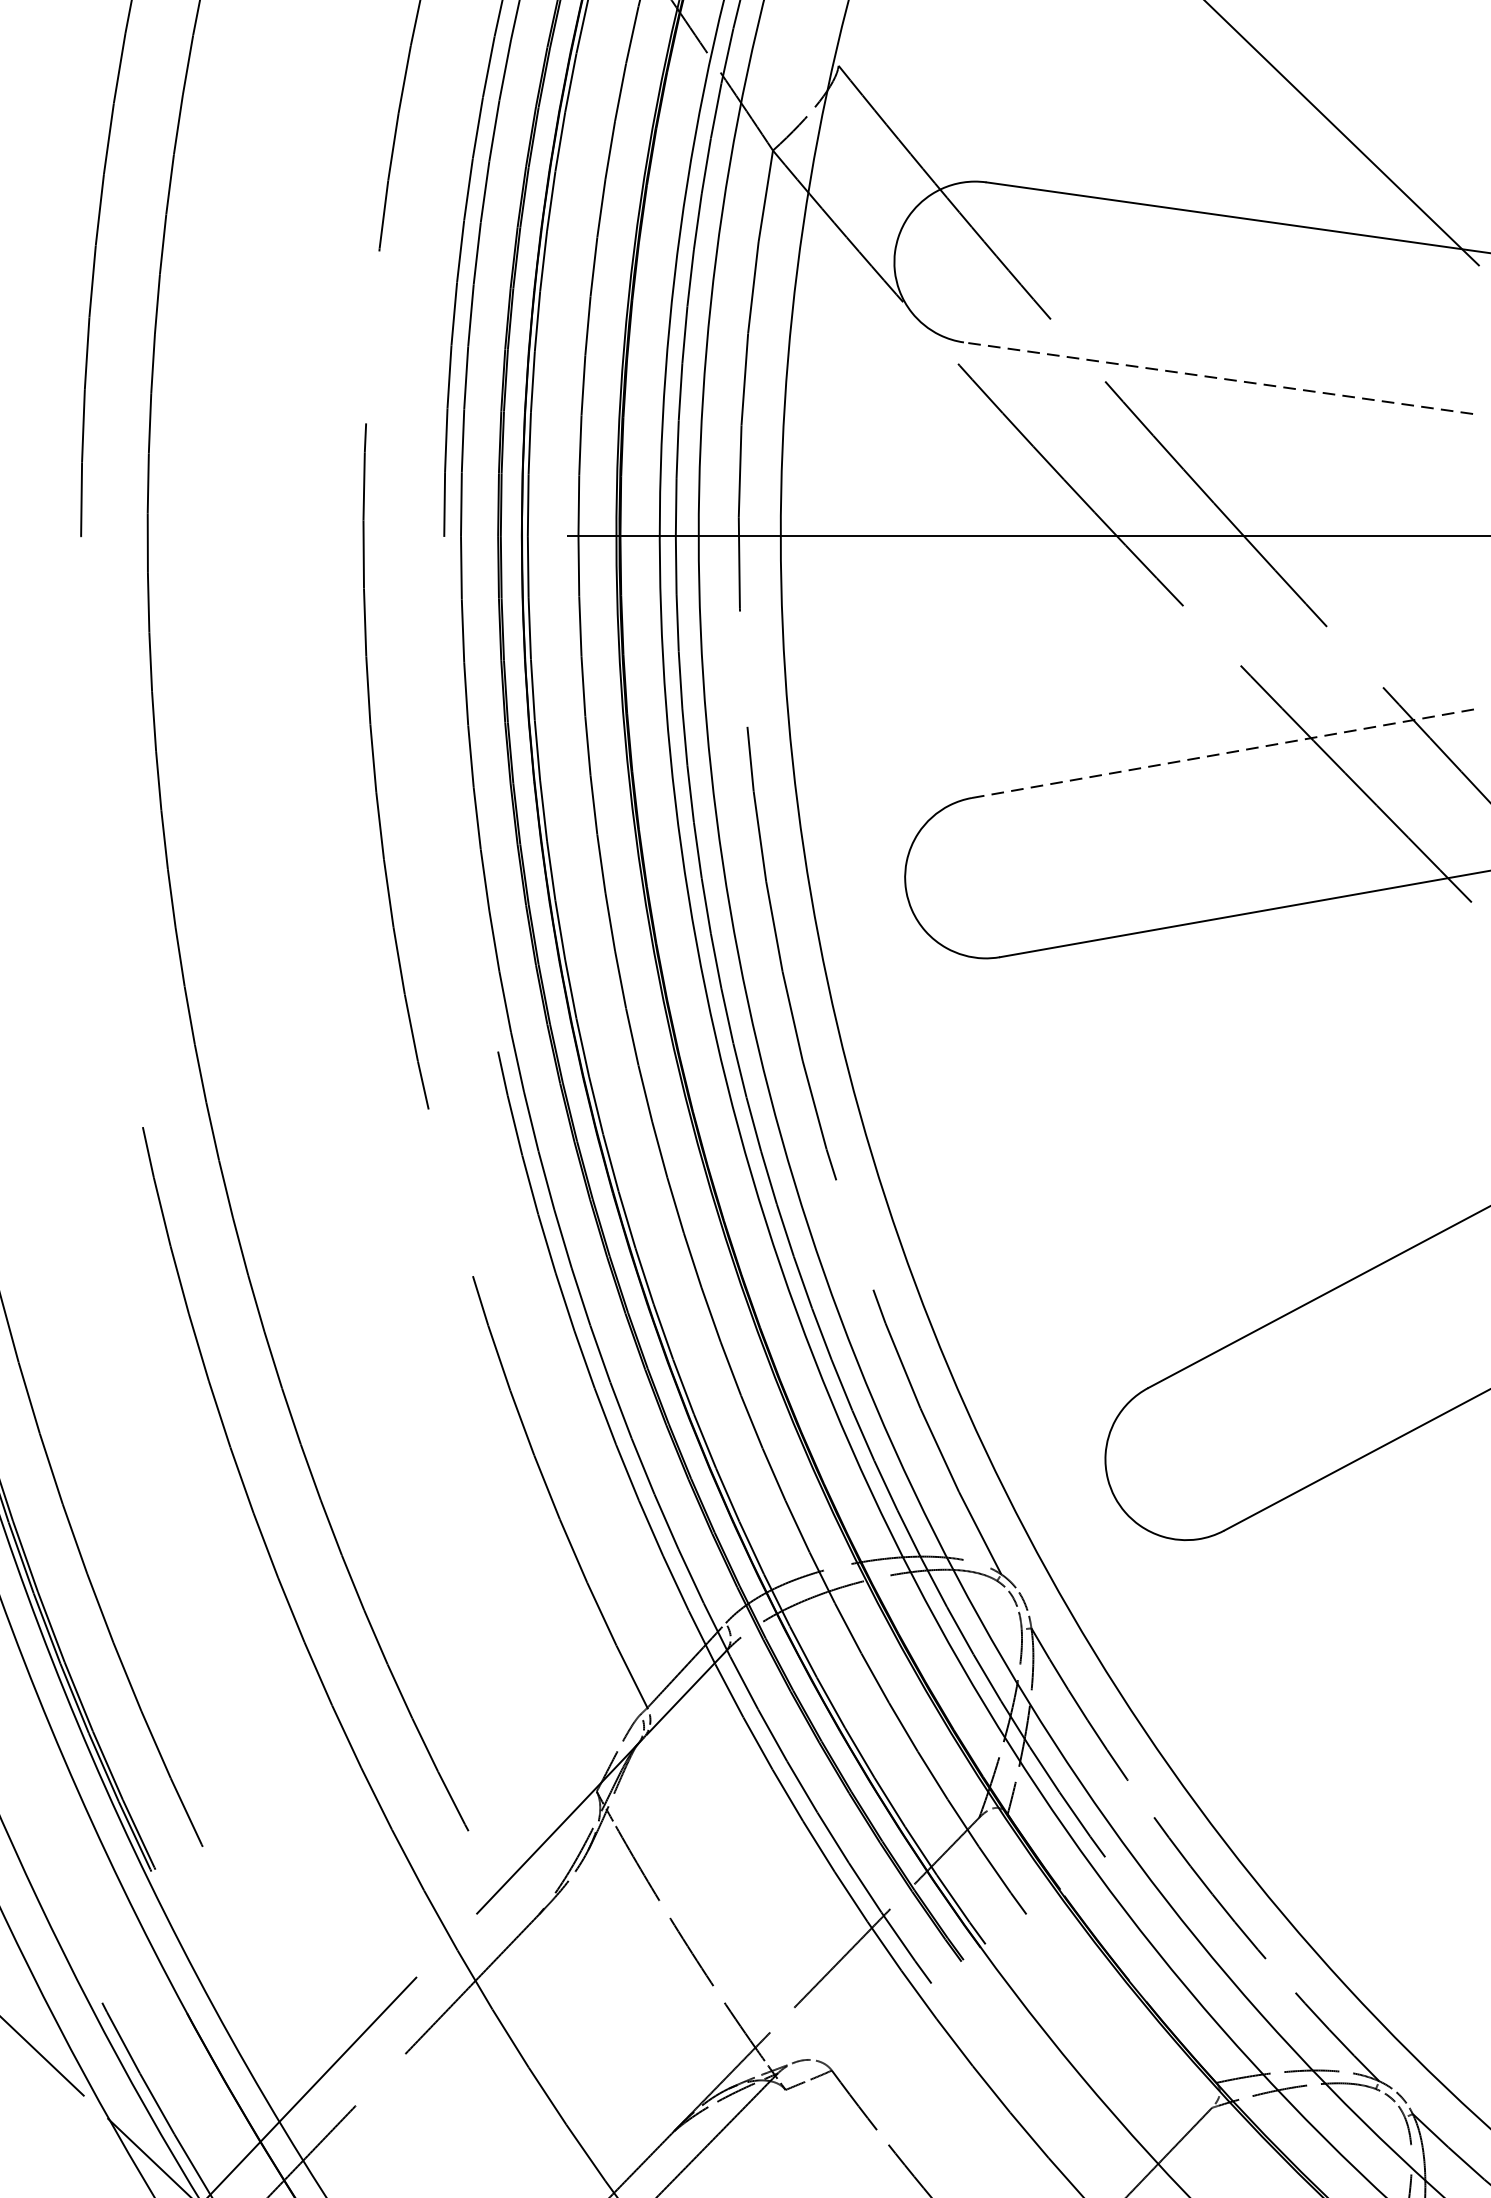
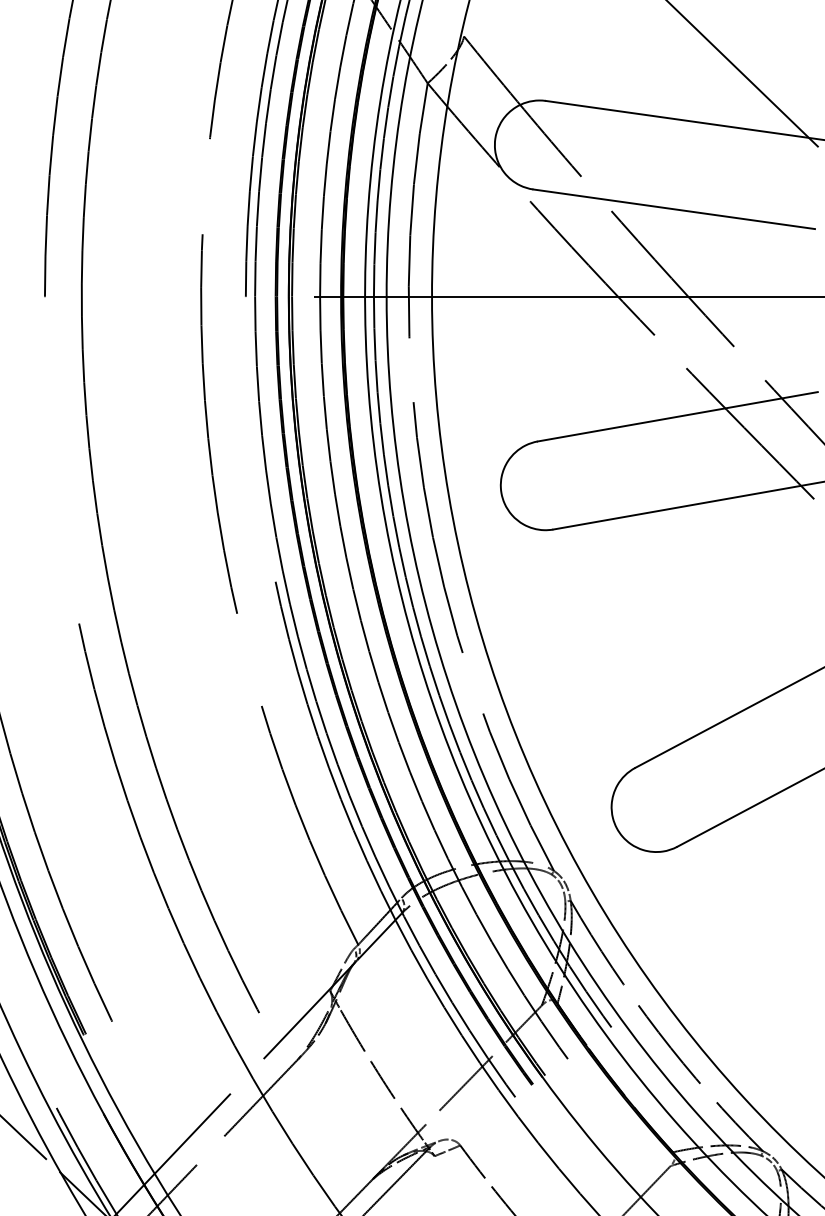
line: (1217, 378) -> (673, 209), dashed -> solid
line: (1226, 752) -> (678, 416), dashed -> solid

